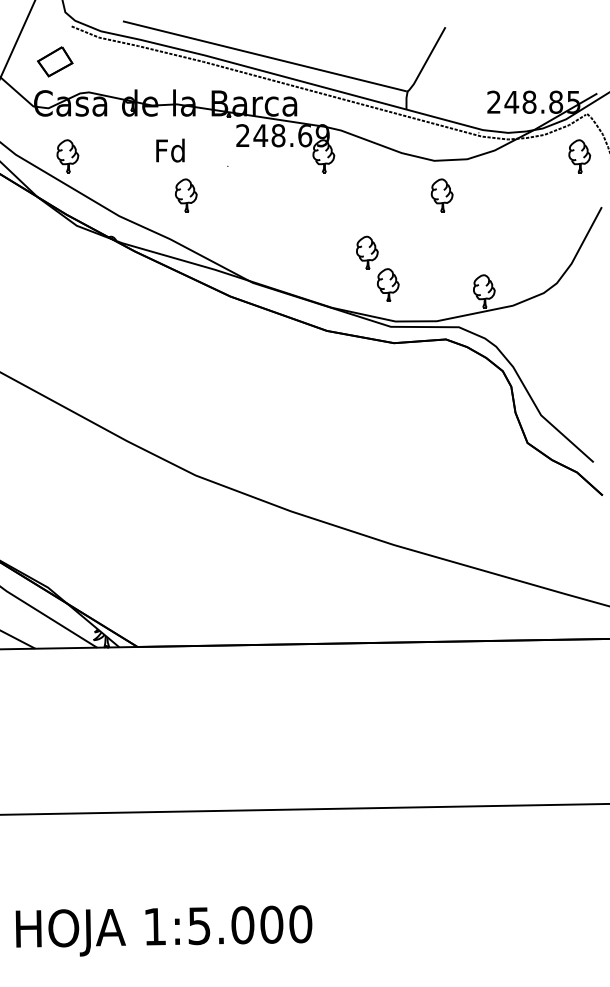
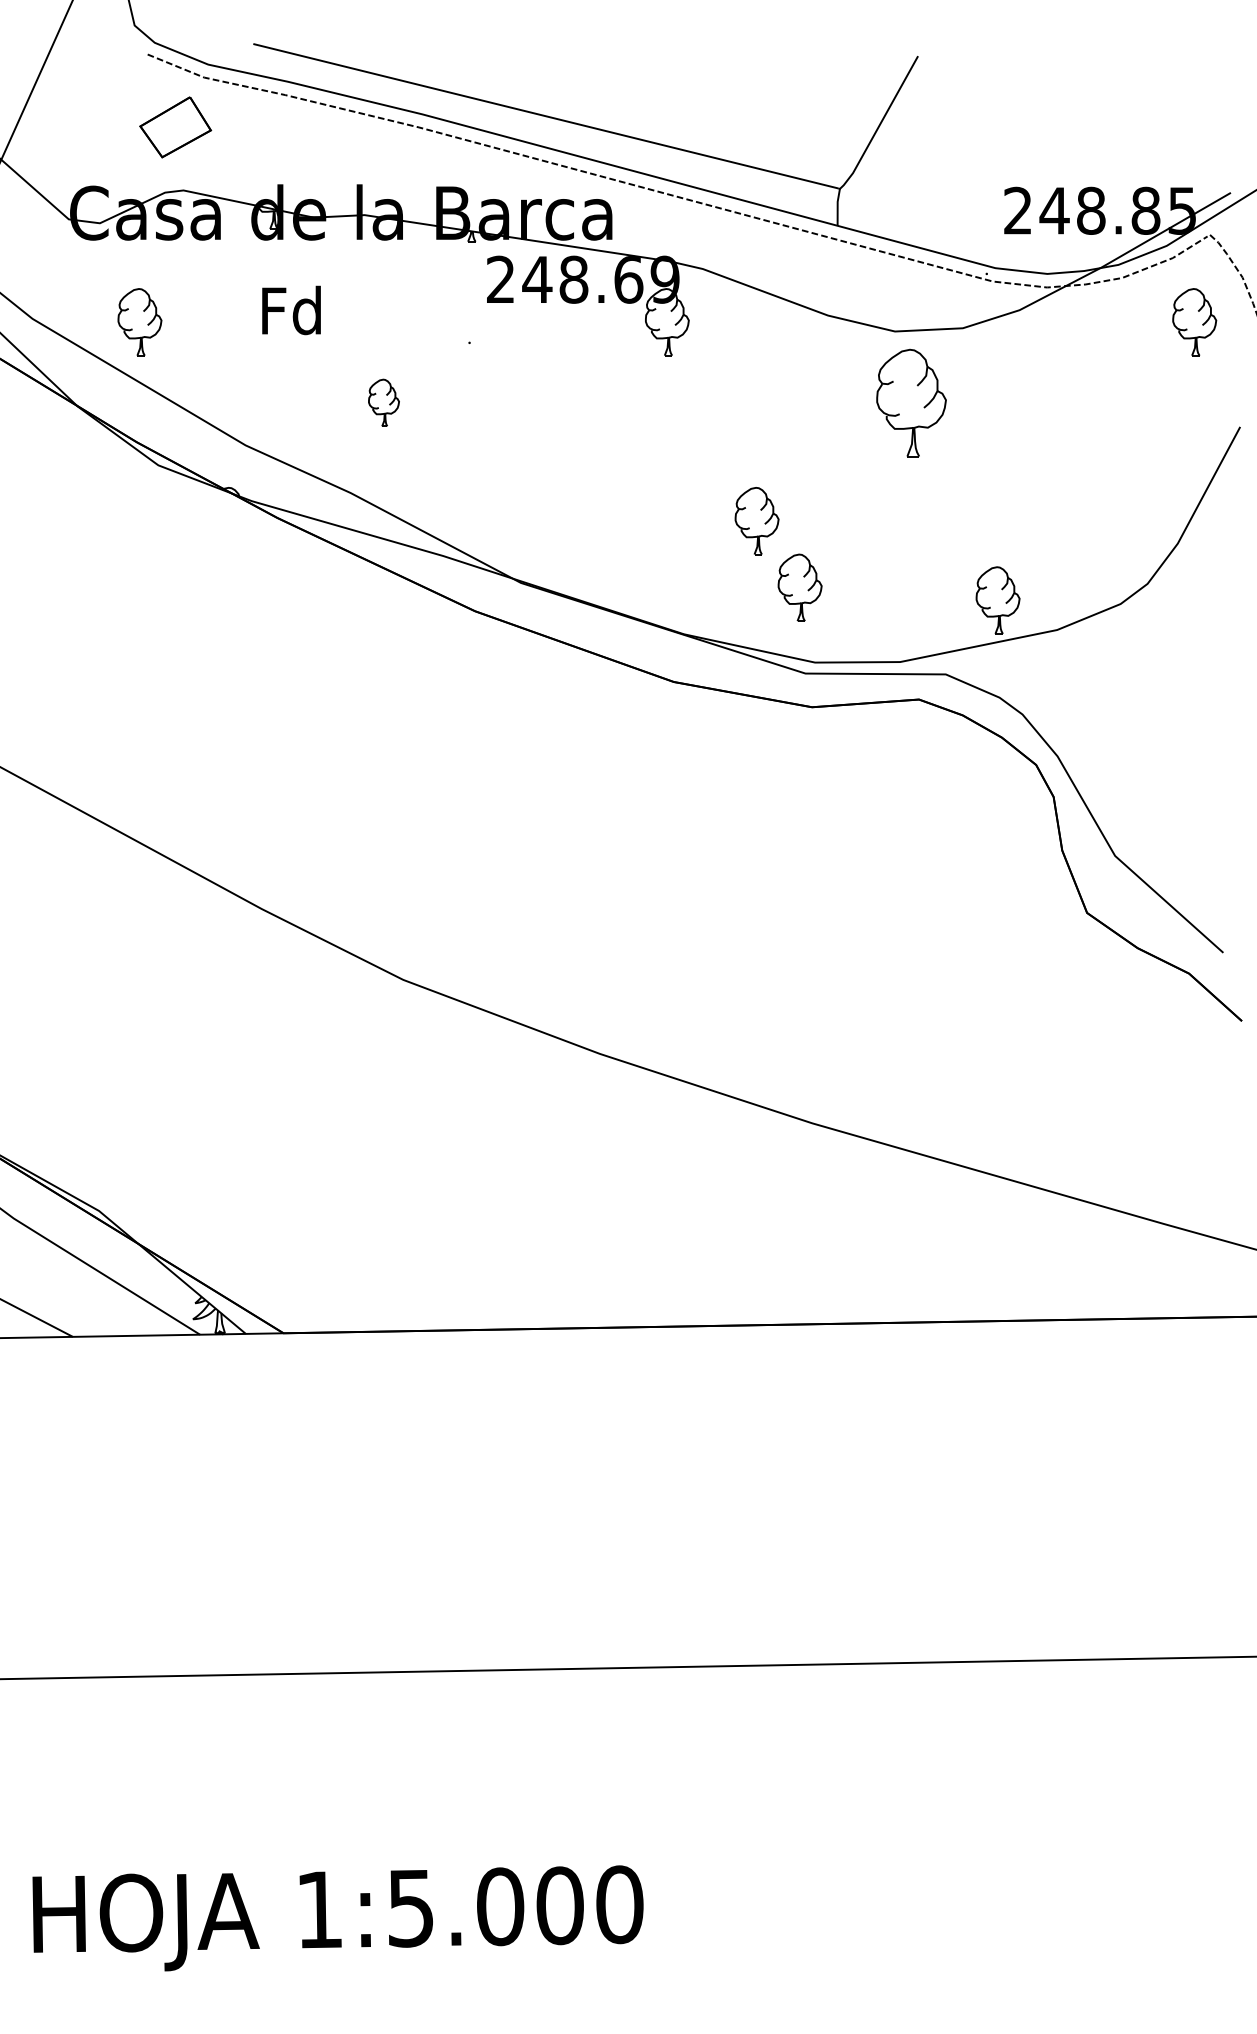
part: (55, 61) -> (176, 126), moved
text: (170, 150) -> (291, 310), moved
part: (186, 195) -> (384, 402), size x0.7
part: (441, 195) -> (909, 402), size x1.6

